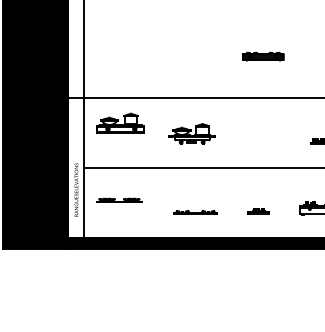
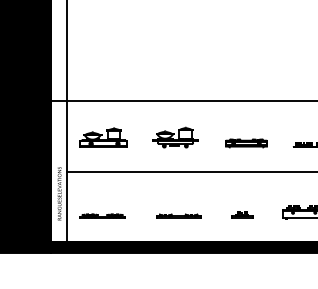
part: (263, 56) -> (246, 143), moved
part: (120, 122) -> (103, 137), moved
part: (119, 199) -> (102, 215), moved

